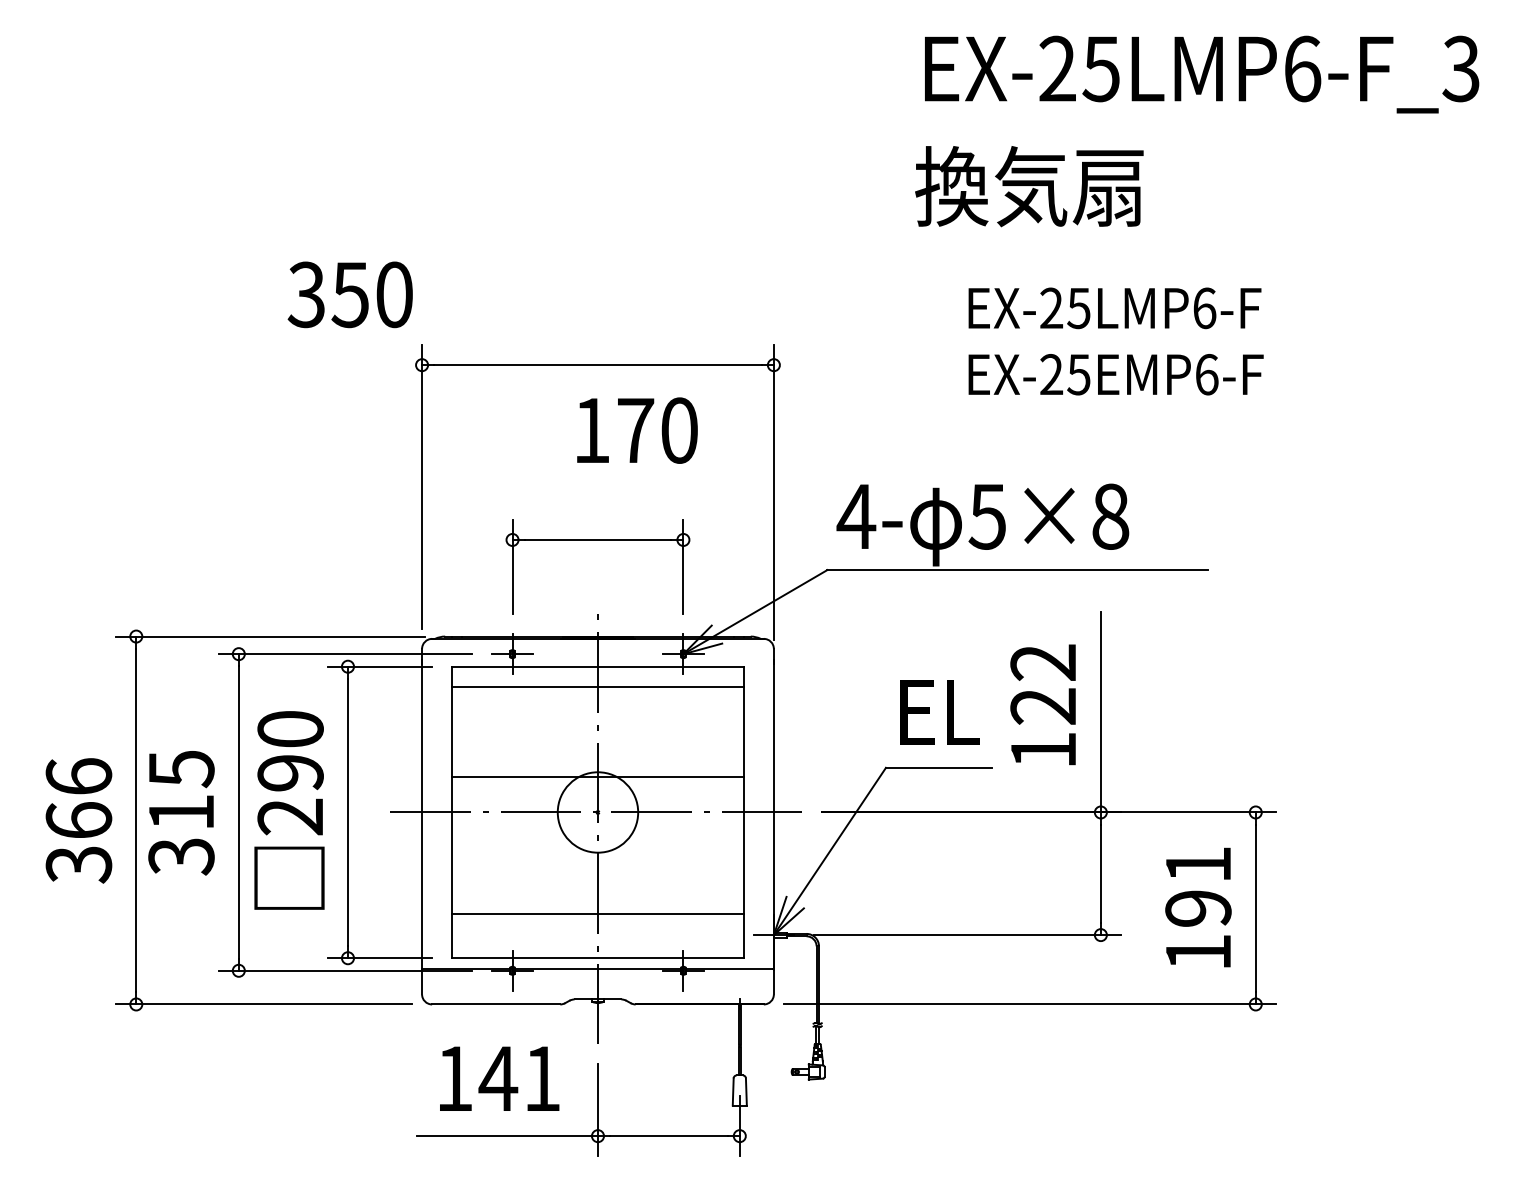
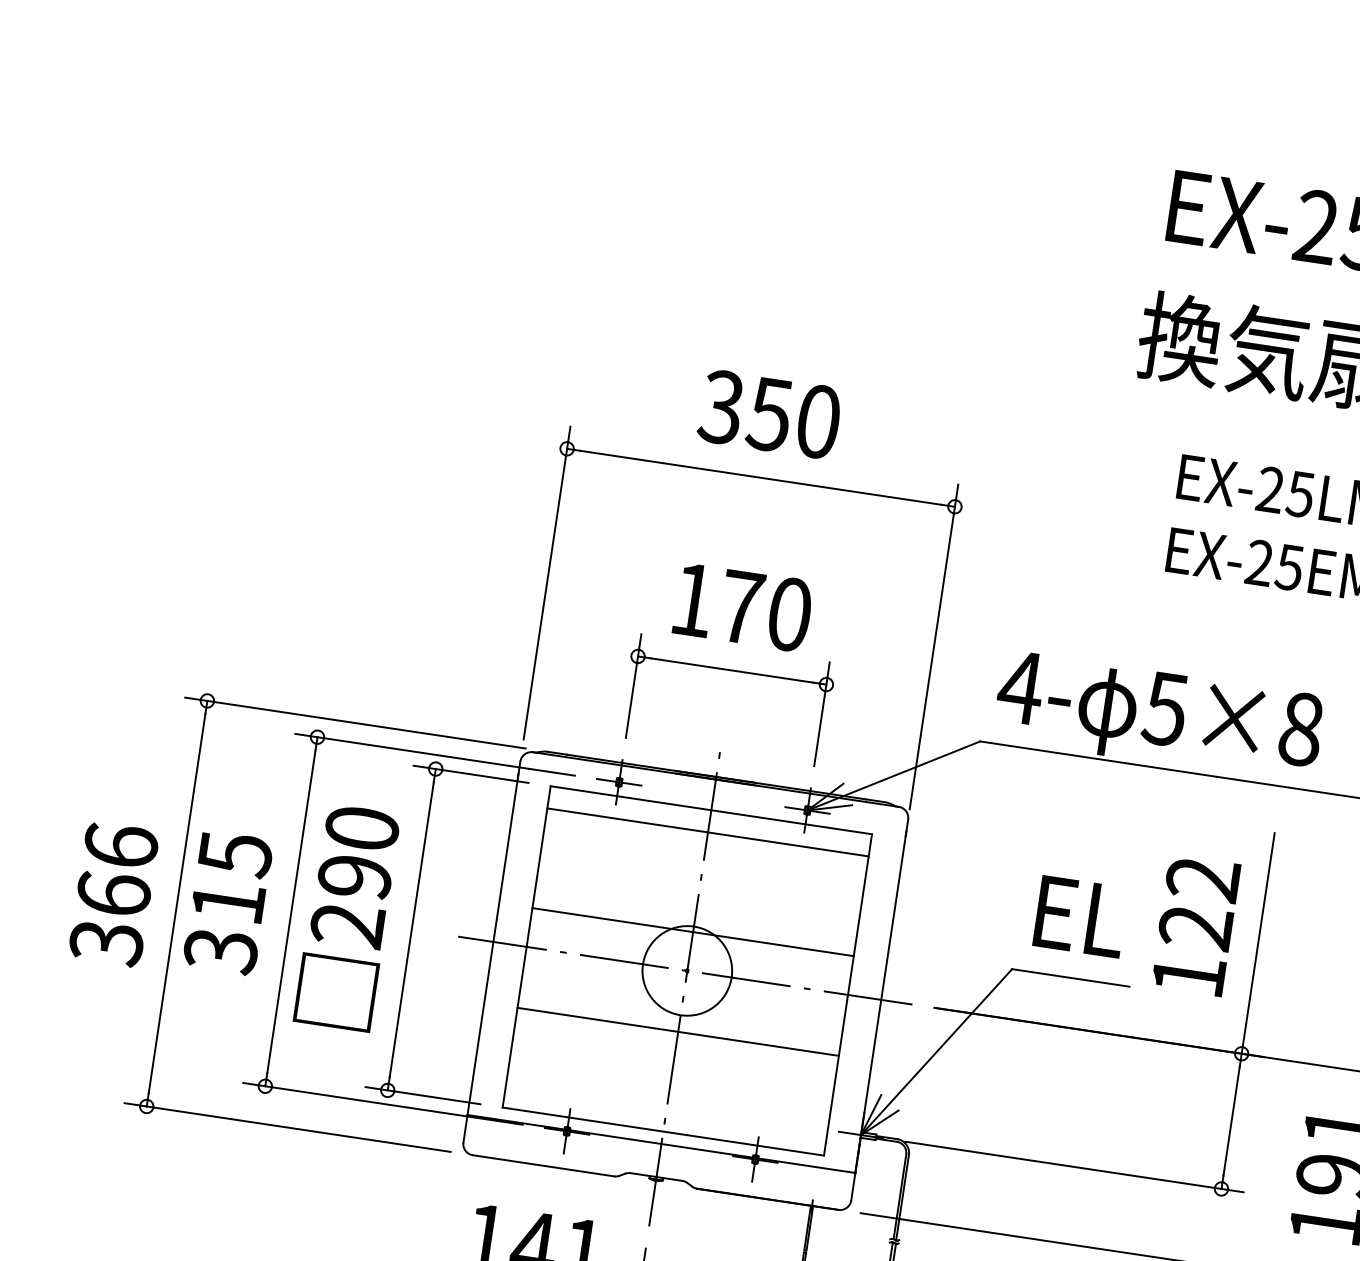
text: (349, 294) -> (768, 414), moved
text: (637, 430) -> (743, 607), moved
line: (597, 913) -> (677, 1031), moved

